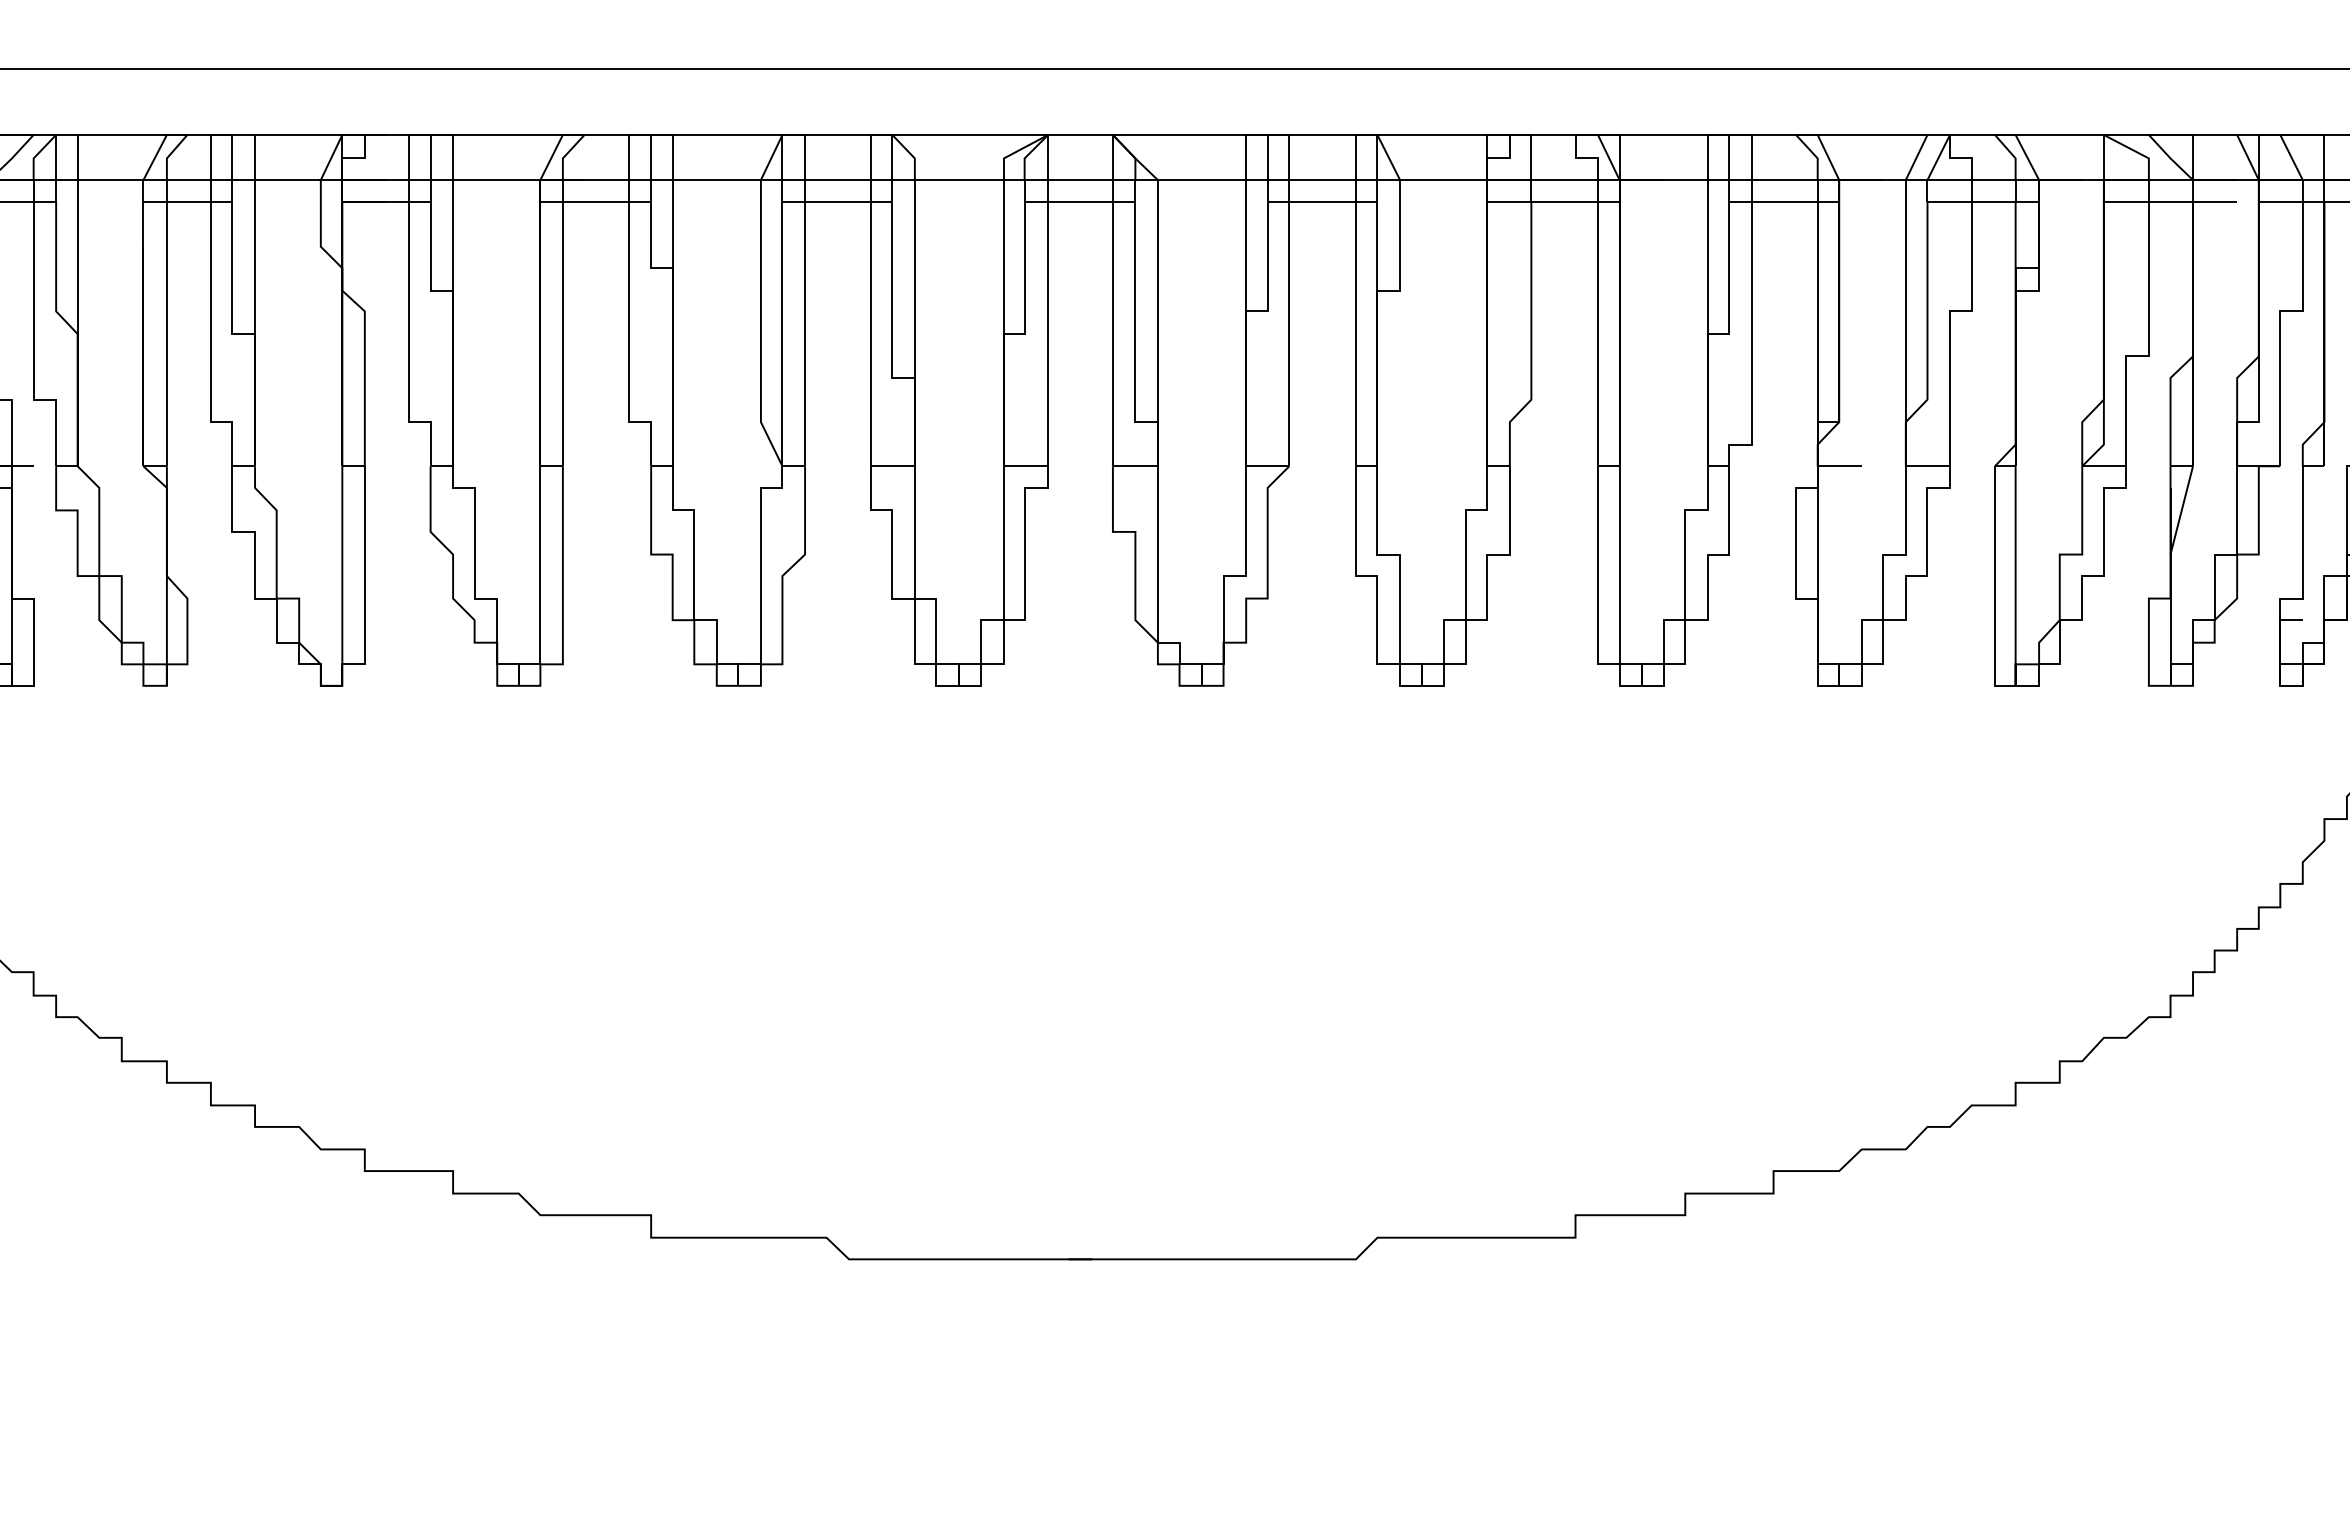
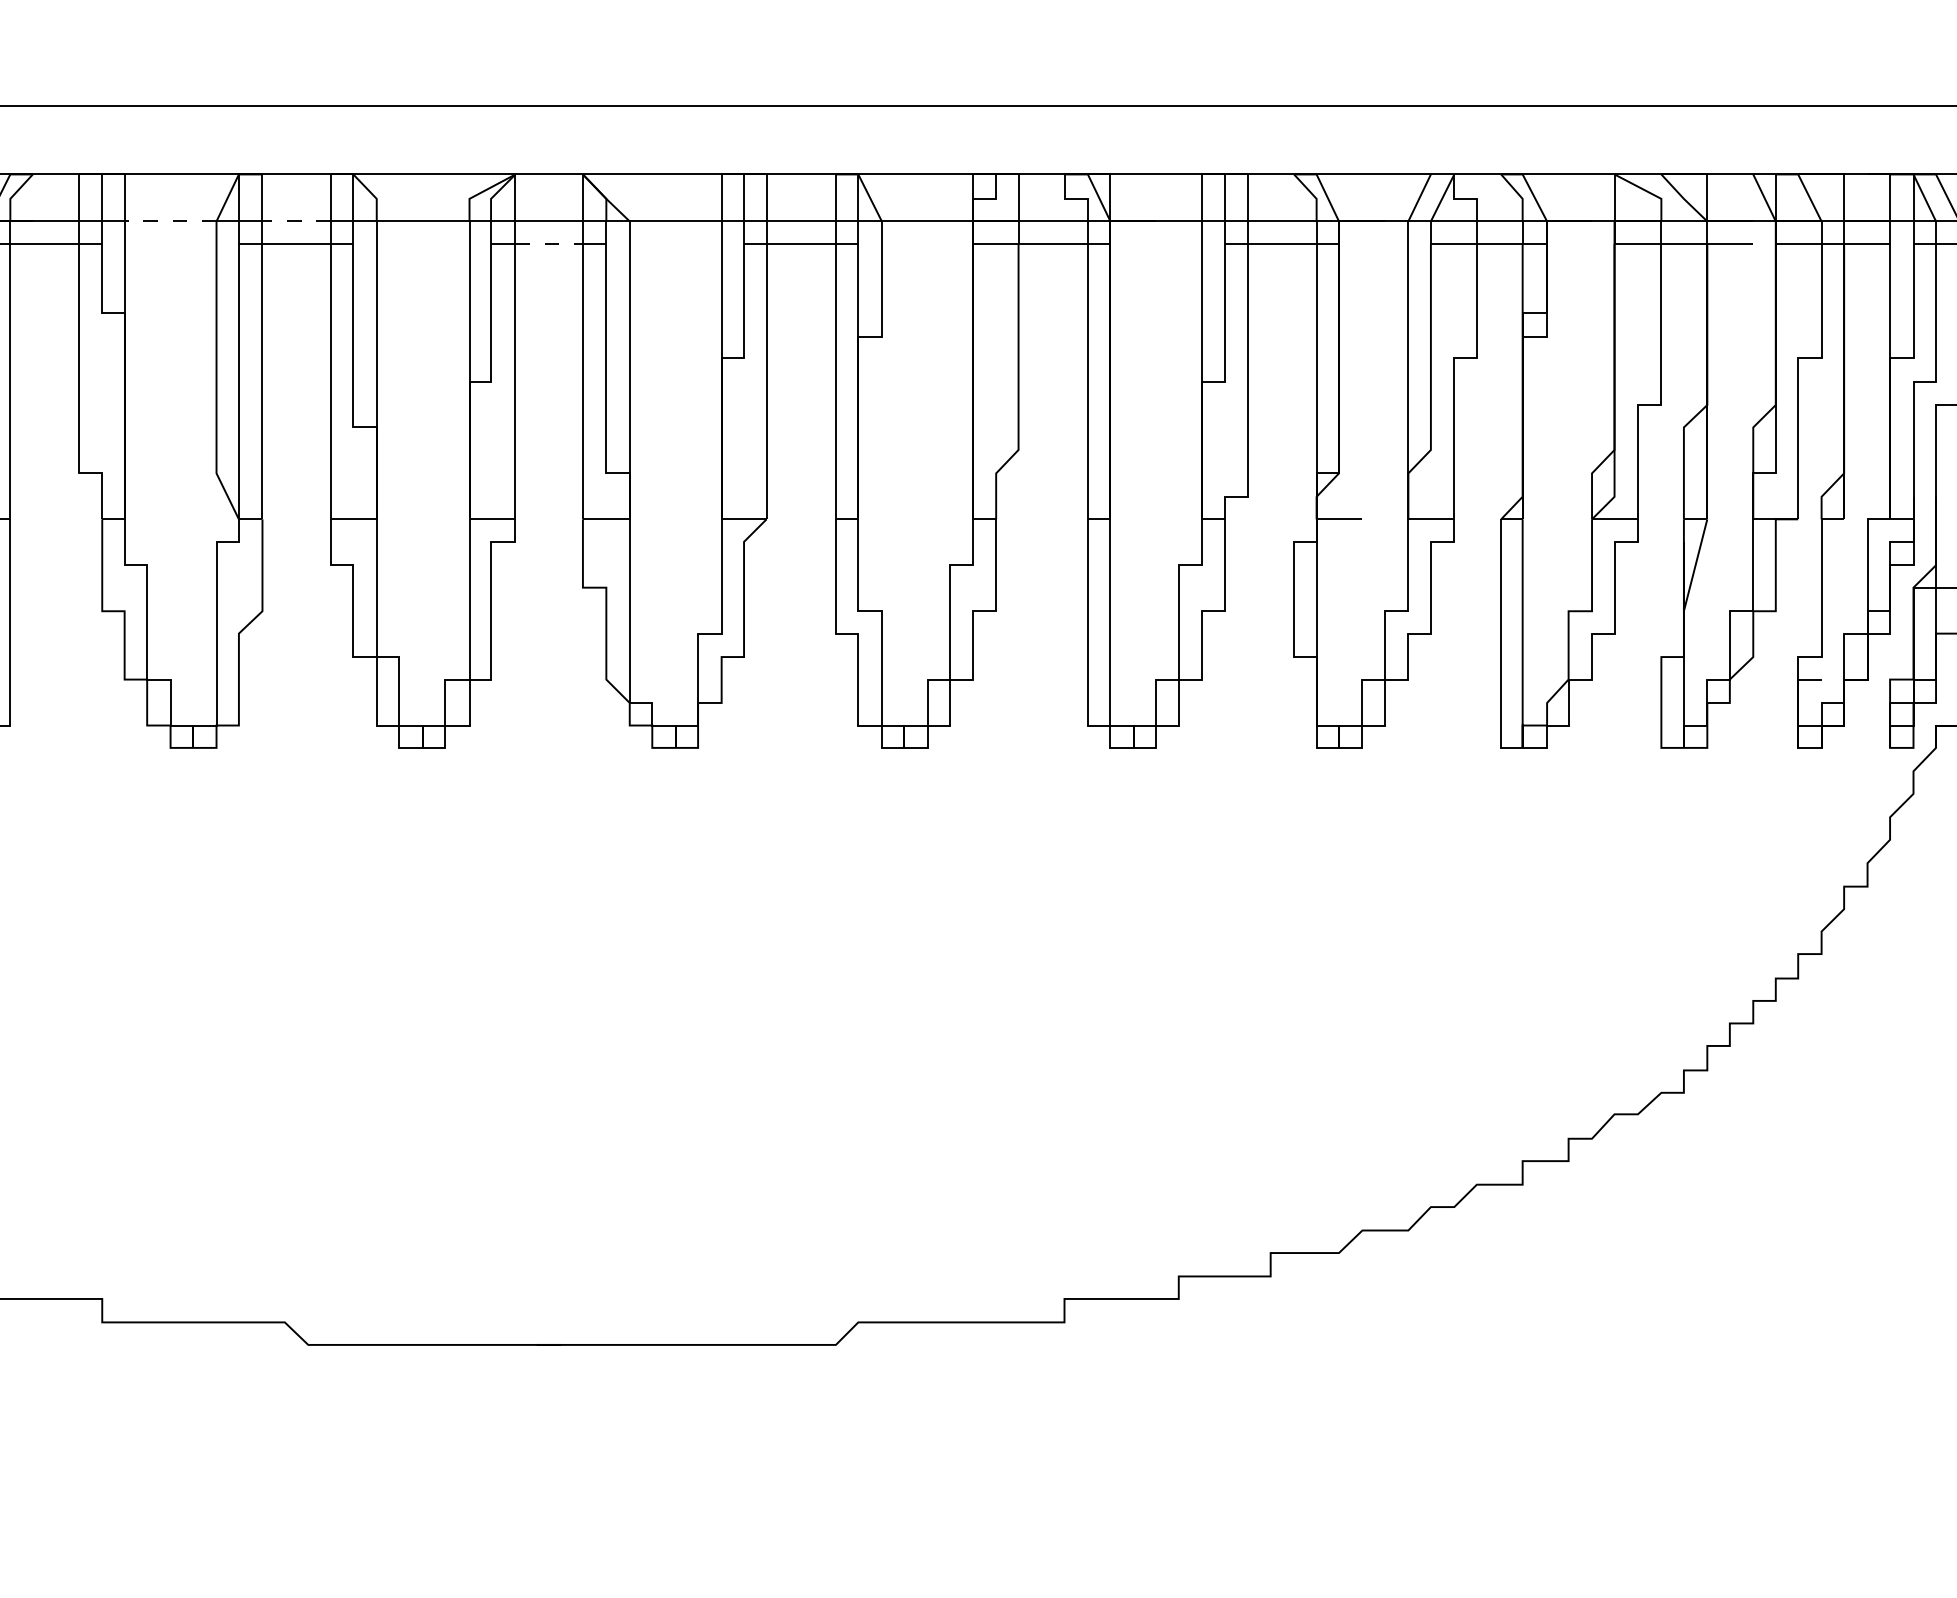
line: (716, 180) -> (170, 221), solid -> dashed
line: (837, 180) -> (296, 221), solid -> dashed
line: (1081, 201) -> (550, 243), solid -> dashed

